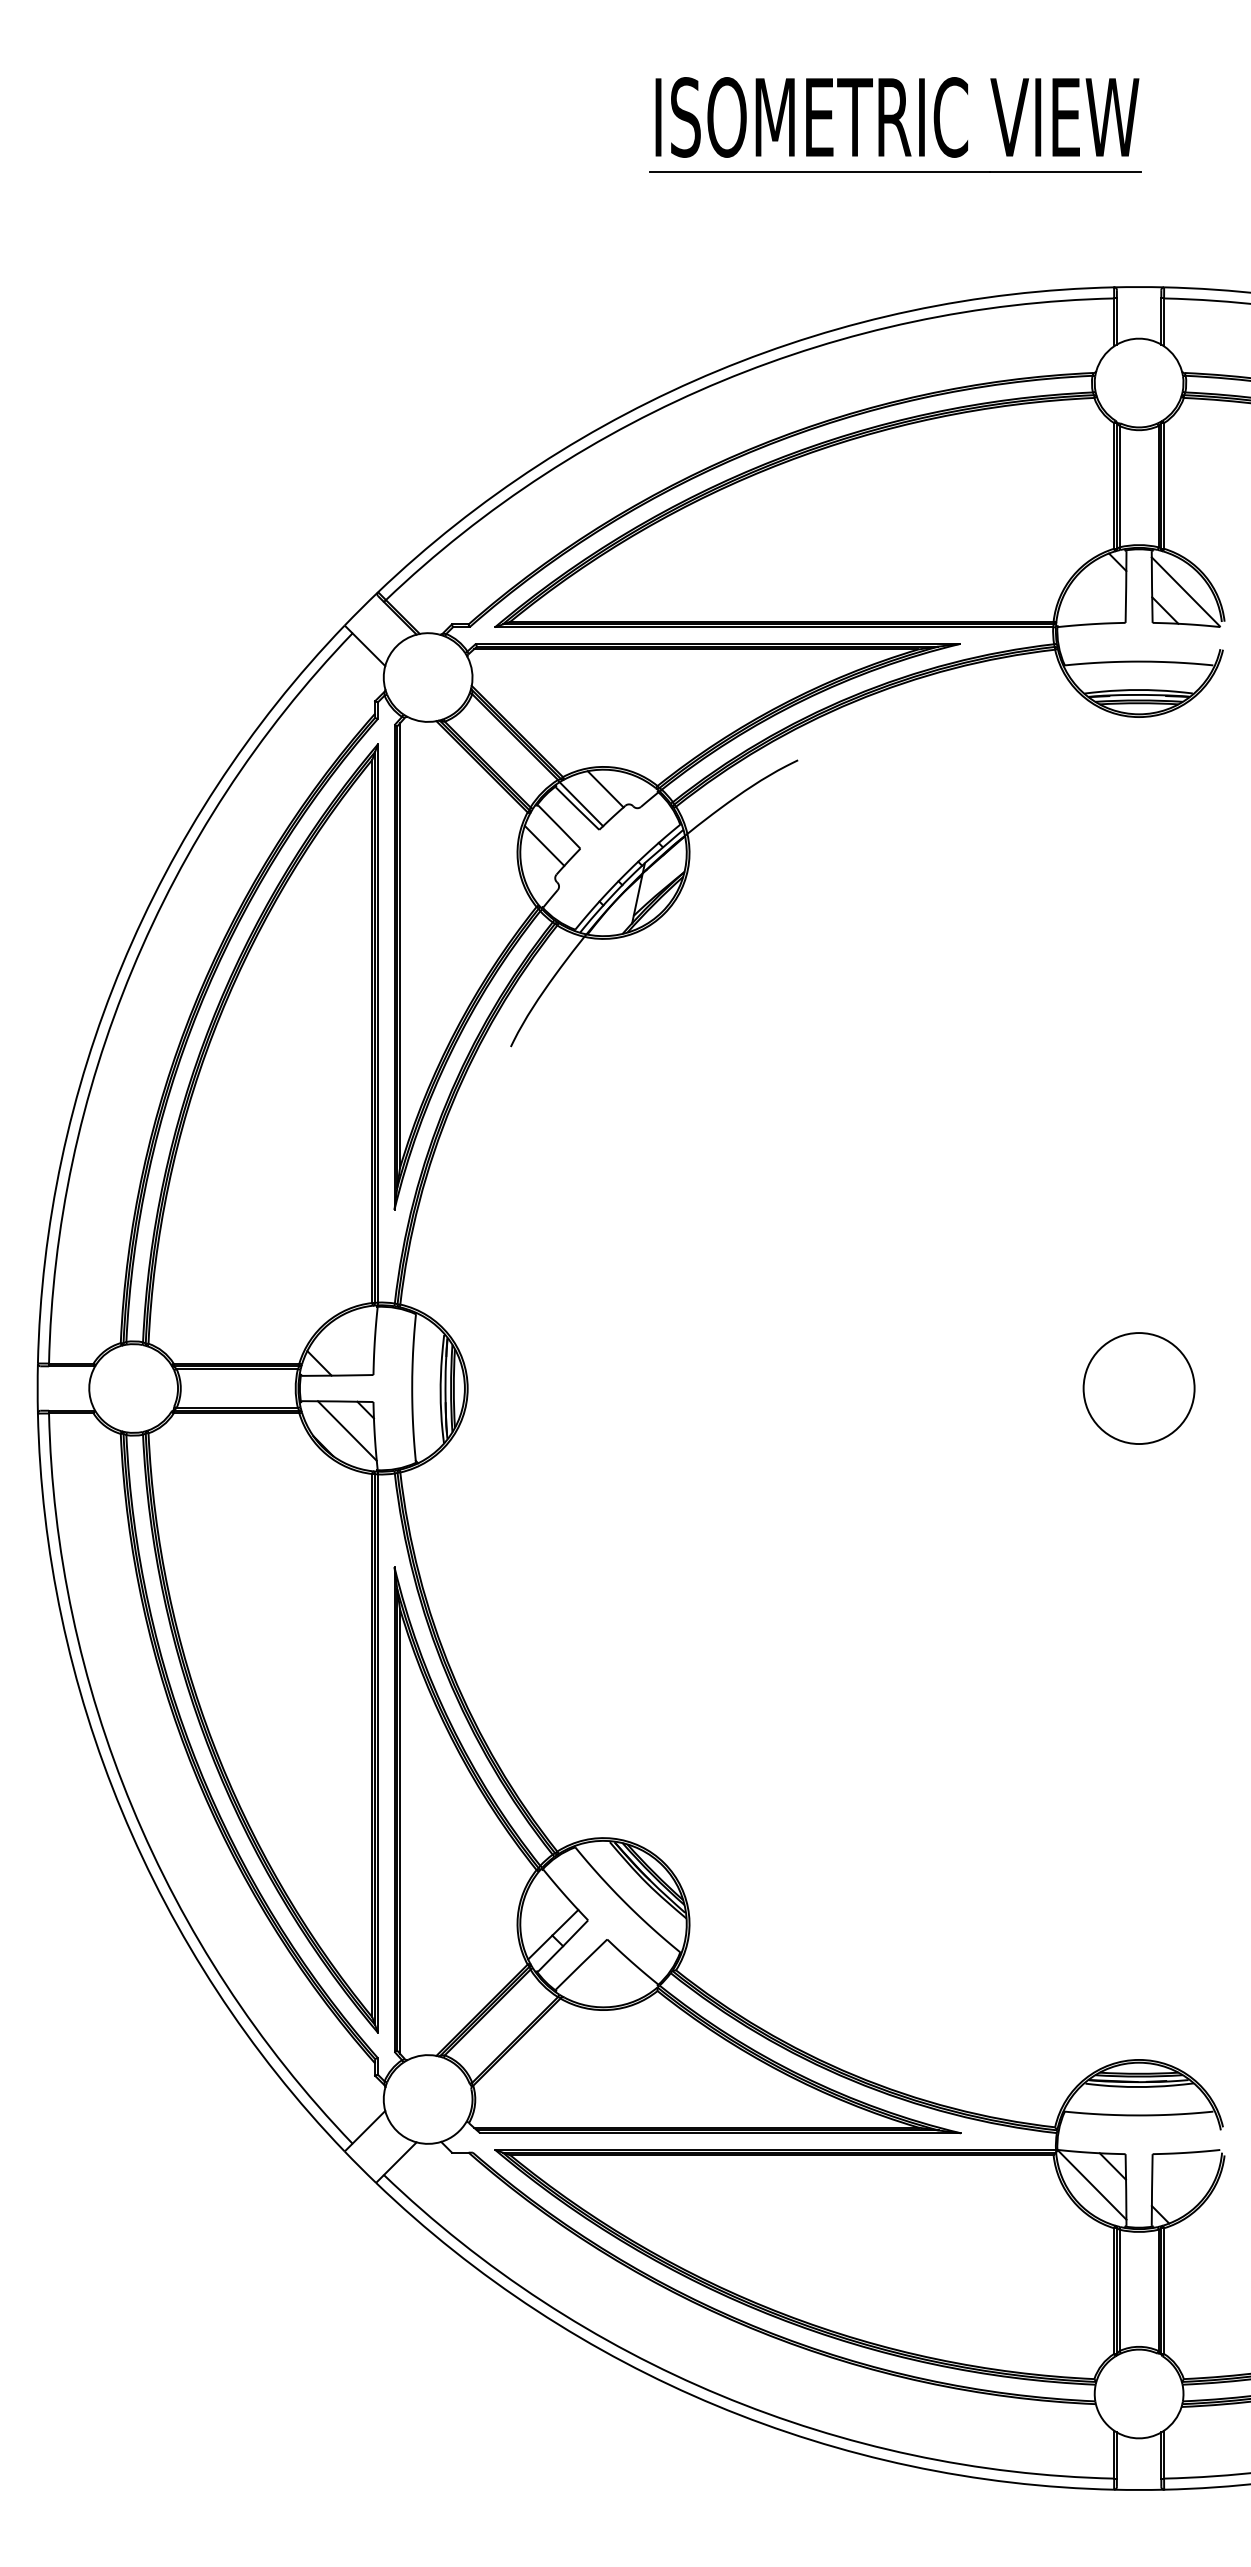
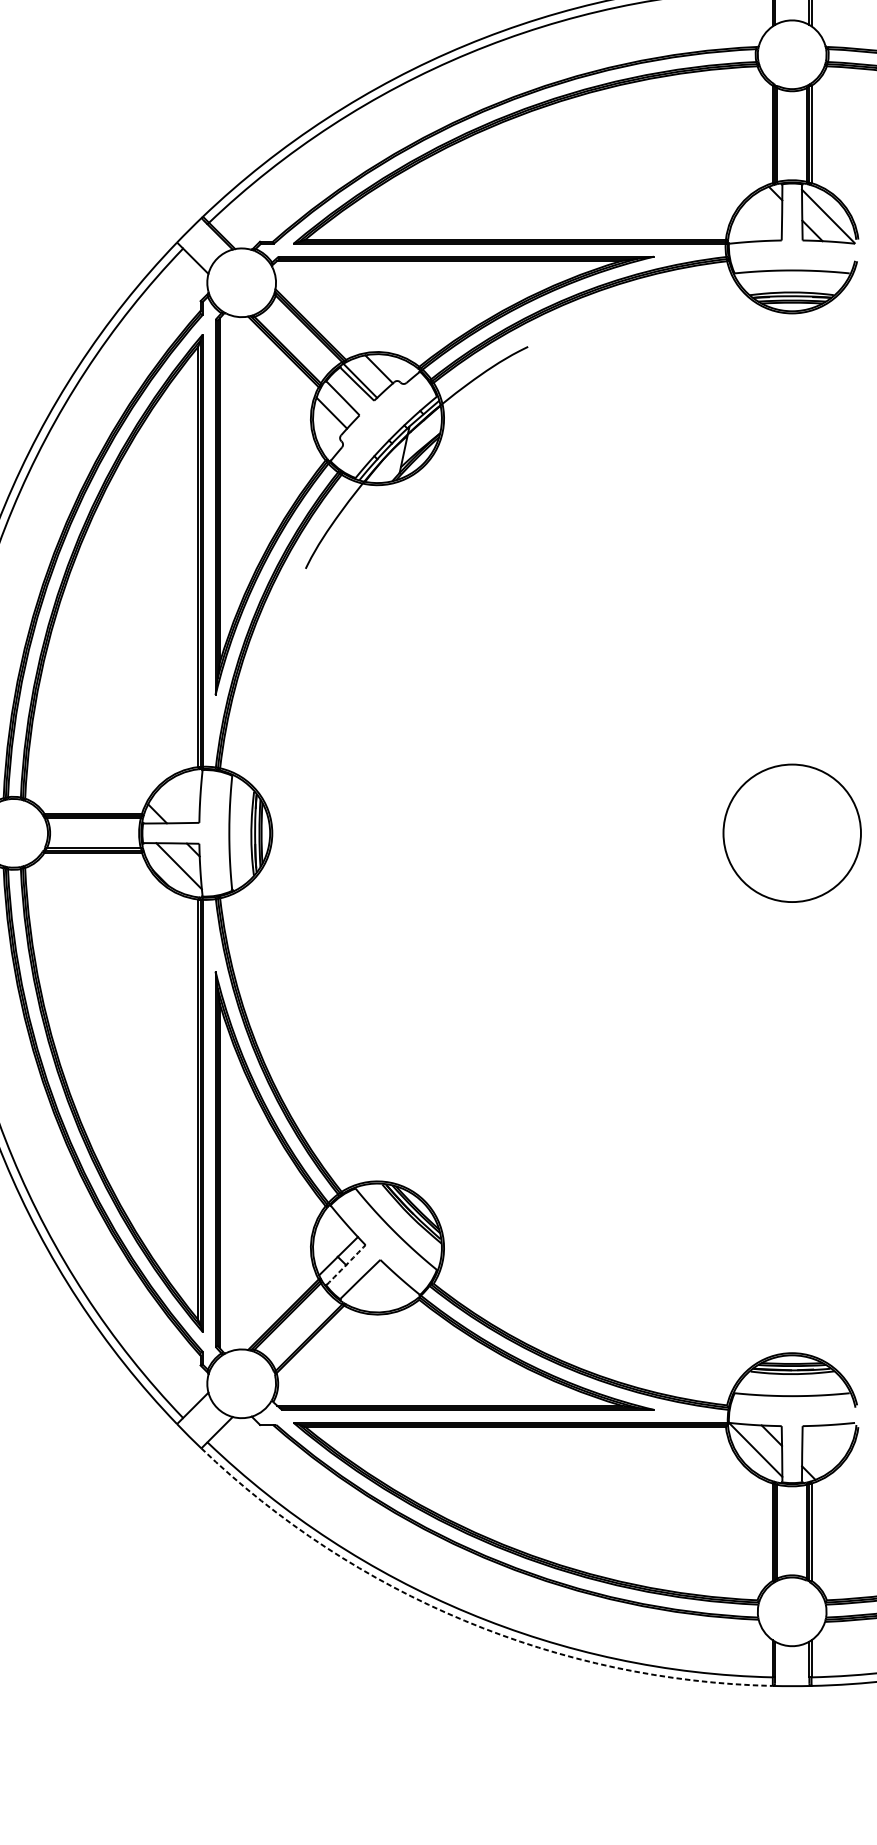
circle: (1138, 1388) -> (791, 833), size x1.6
arc: (563, 1946) -> (346, 1265), solid -> dashed
arc: (716, 2405) -> (464, 1620), solid -> dashed

